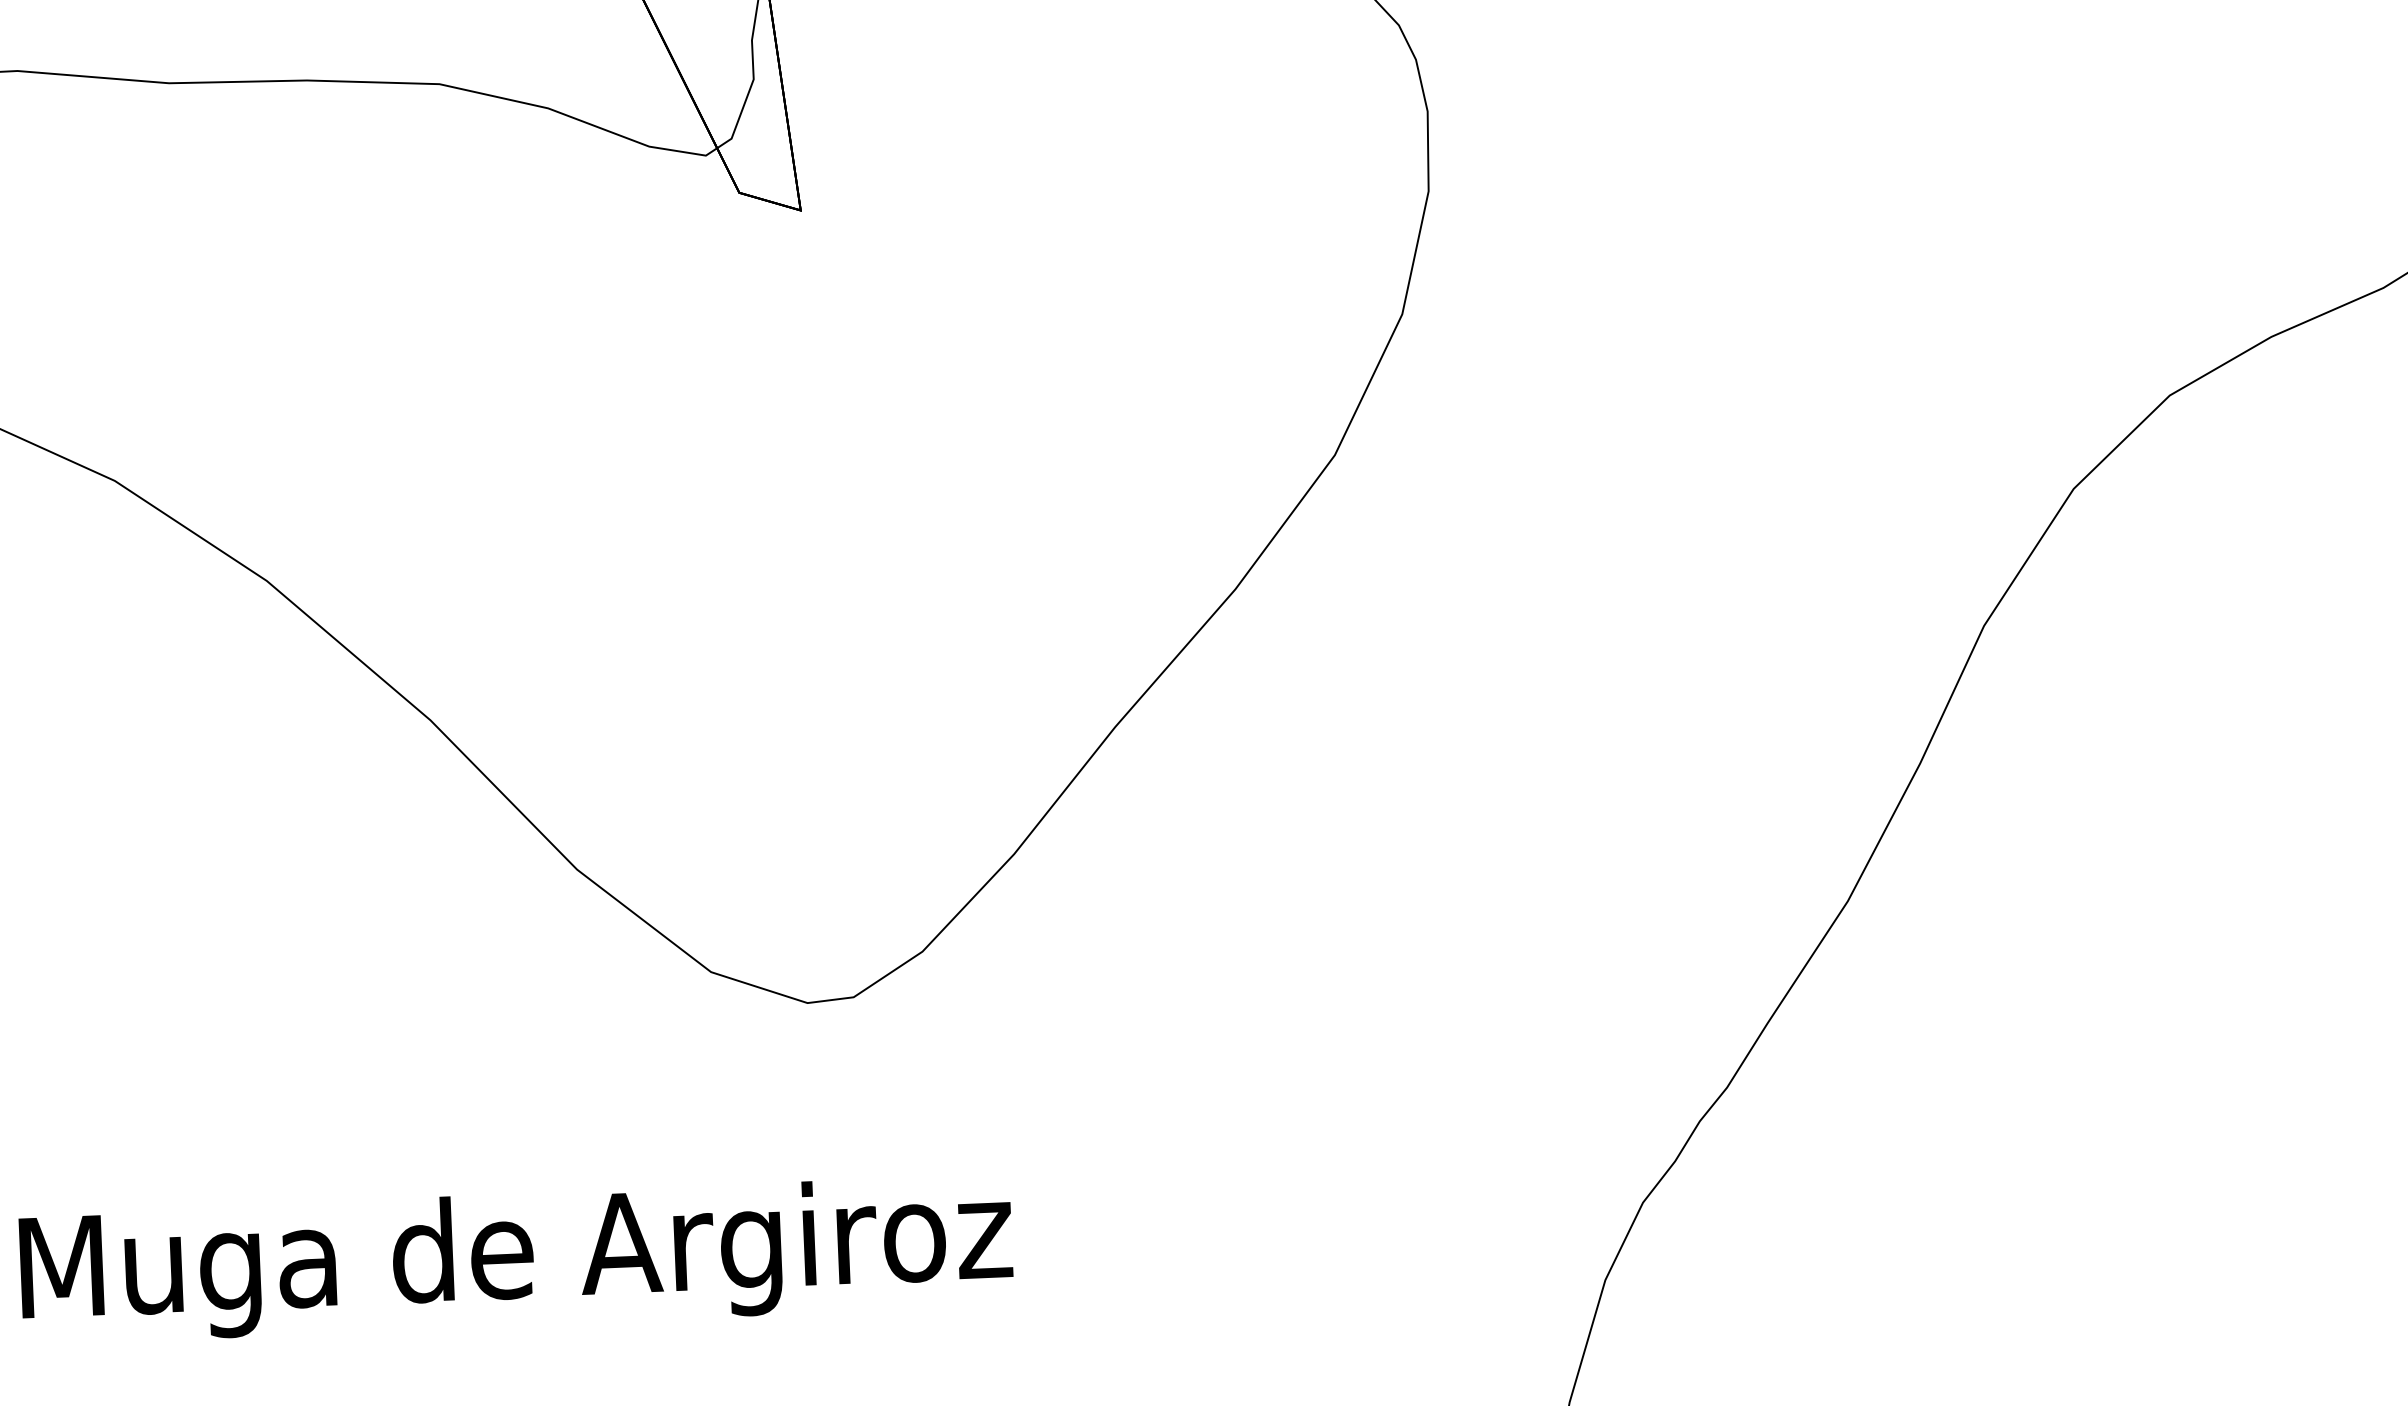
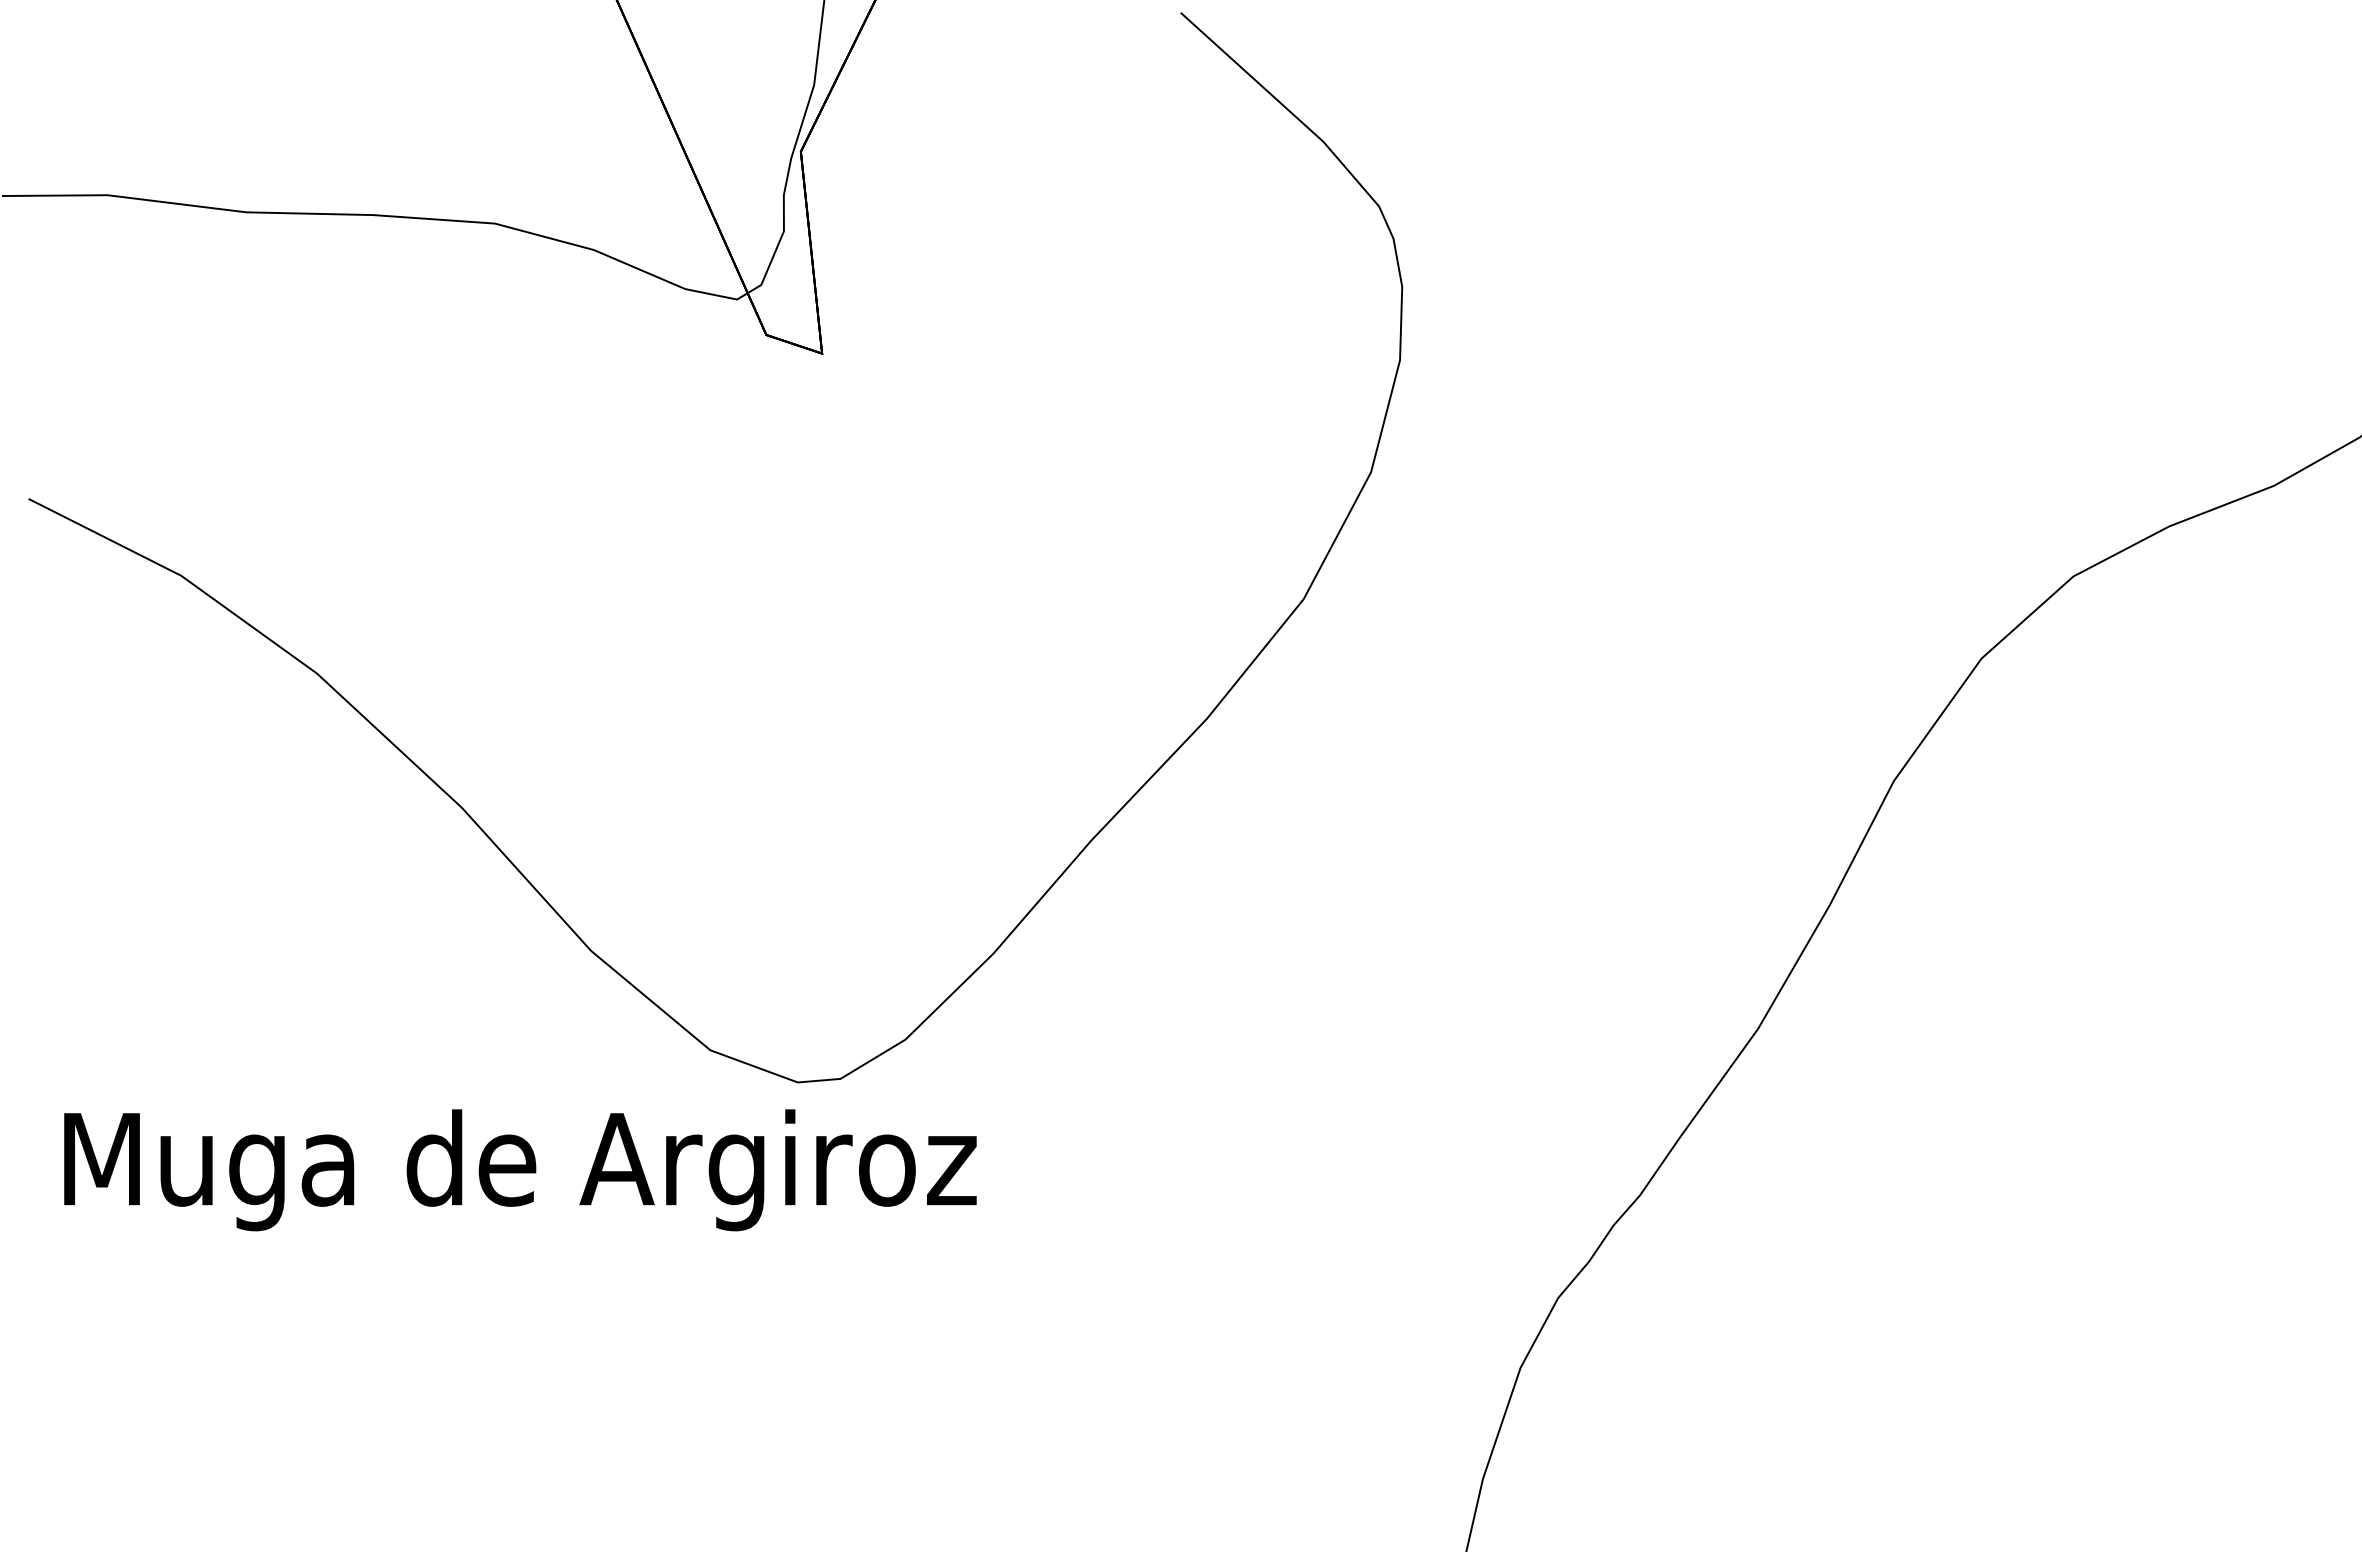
text: (516, 1260) -> (520, 1170), moved

